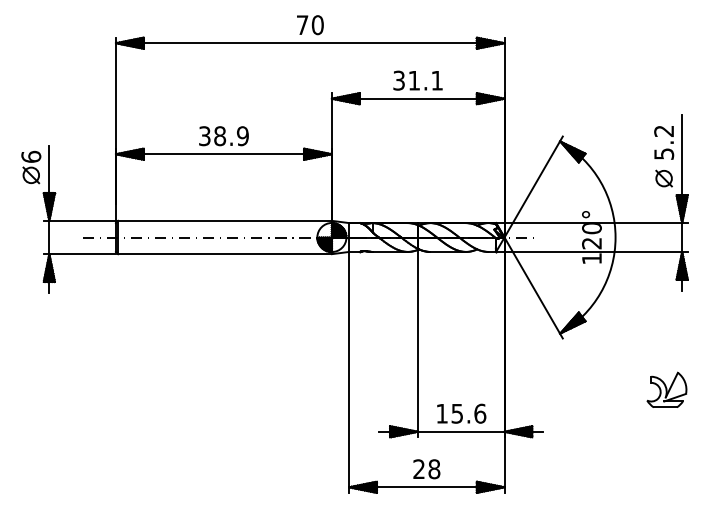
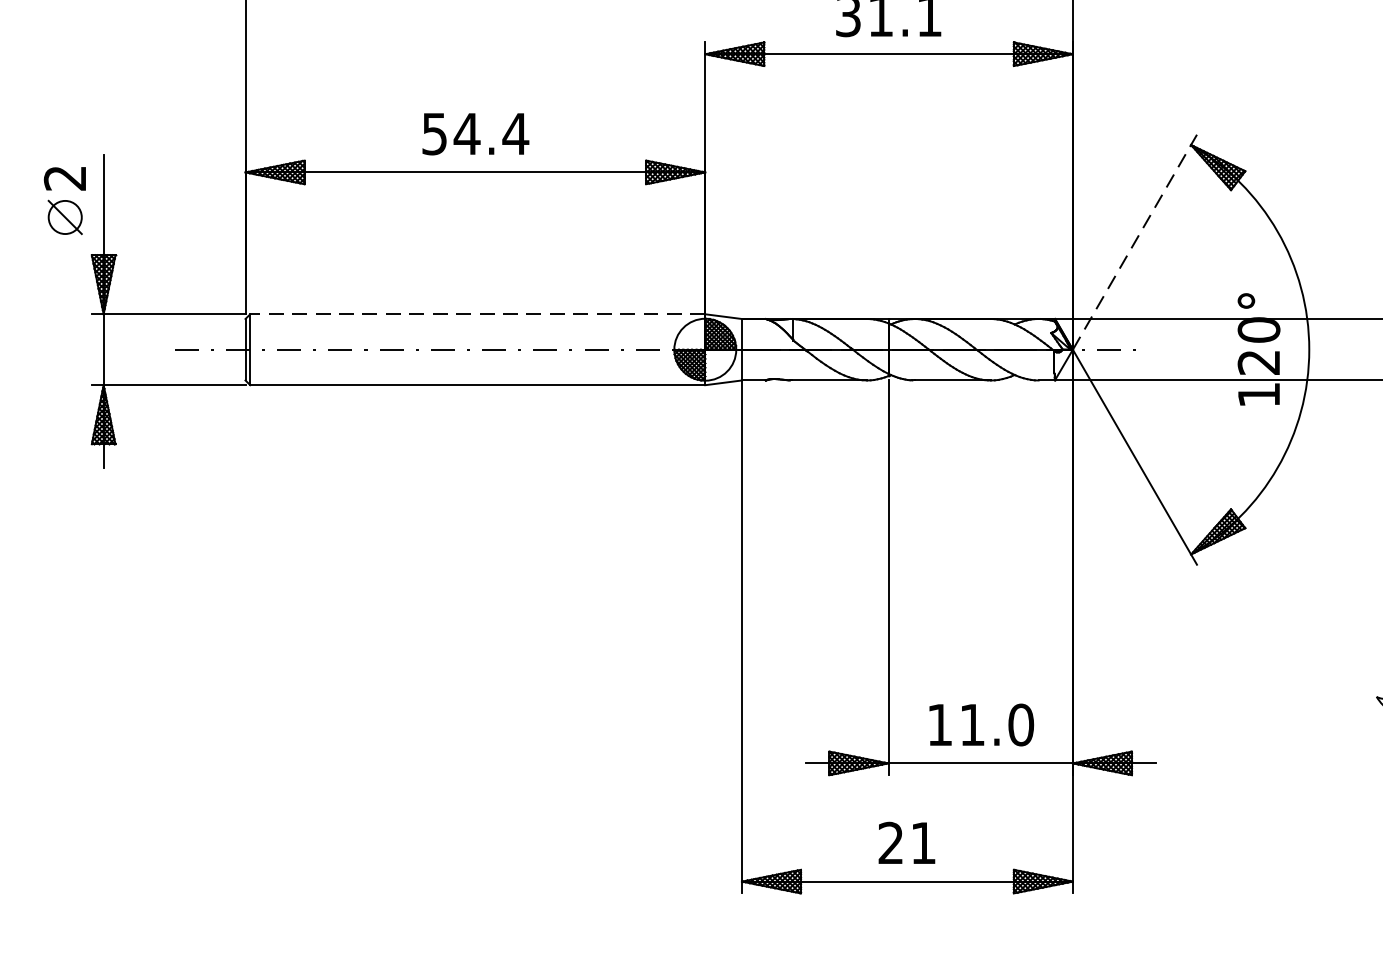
text: (224, 136) -> (476, 134), 38.9 -> 54.4
text: (31, 156) -> (65, 177), 6 -> 2
line: (533, 186) -> (1134, 241), solid -> dashed
line: (225, 220) -> (478, 313), solid -> dashed
text: (468, 413) -> (996, 724), 15.6 -> 11.0
text: (434, 469) -> (923, 843), 28 -> 21

